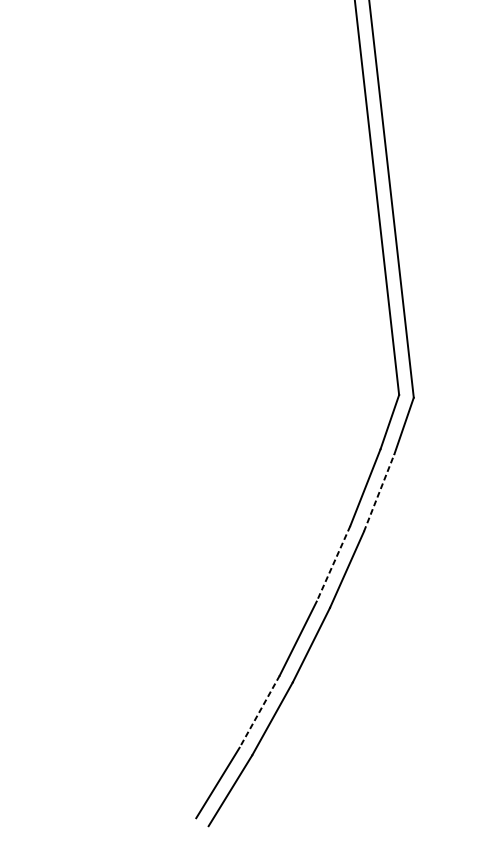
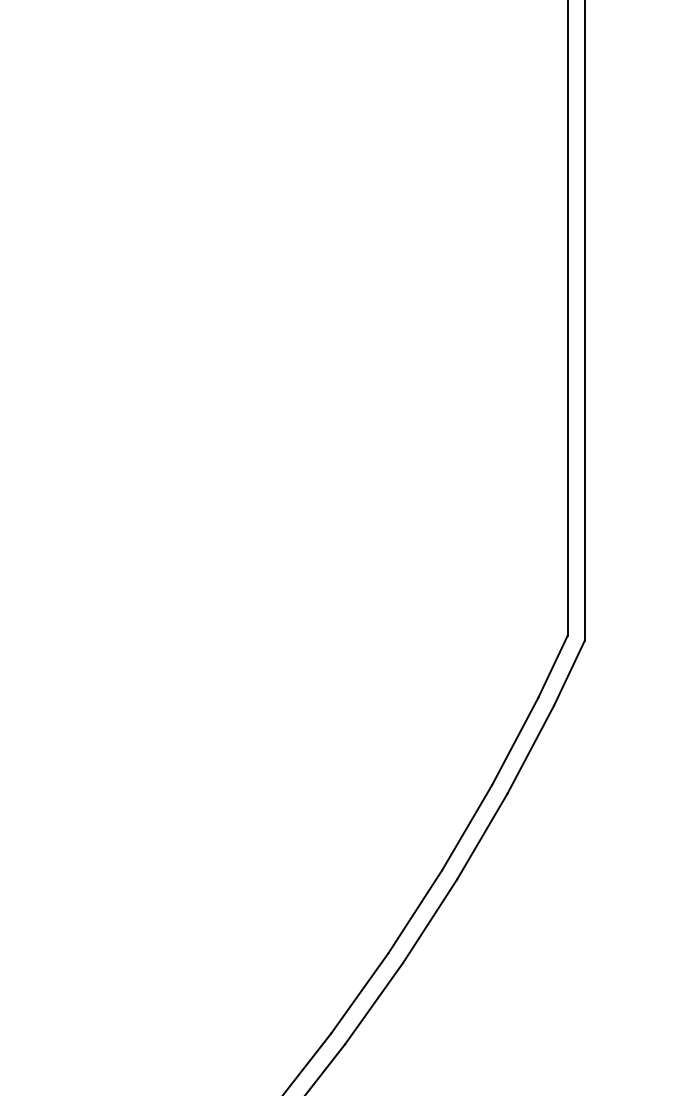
line: (378, 492) -> (530, 749), dashed -> solid
line: (333, 564) -> (466, 828), dashed -> solid
line: (259, 711) -> (359, 993), dashed -> solid

